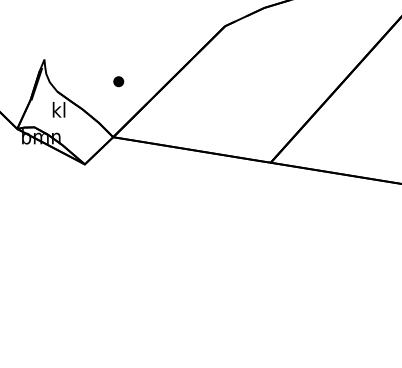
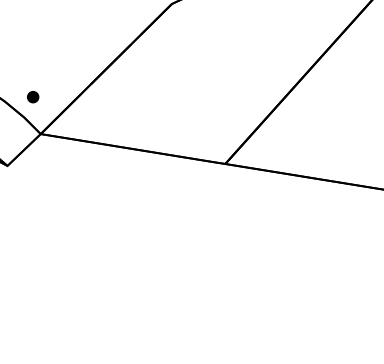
part: (118, 81) -> (32, 96), moved

